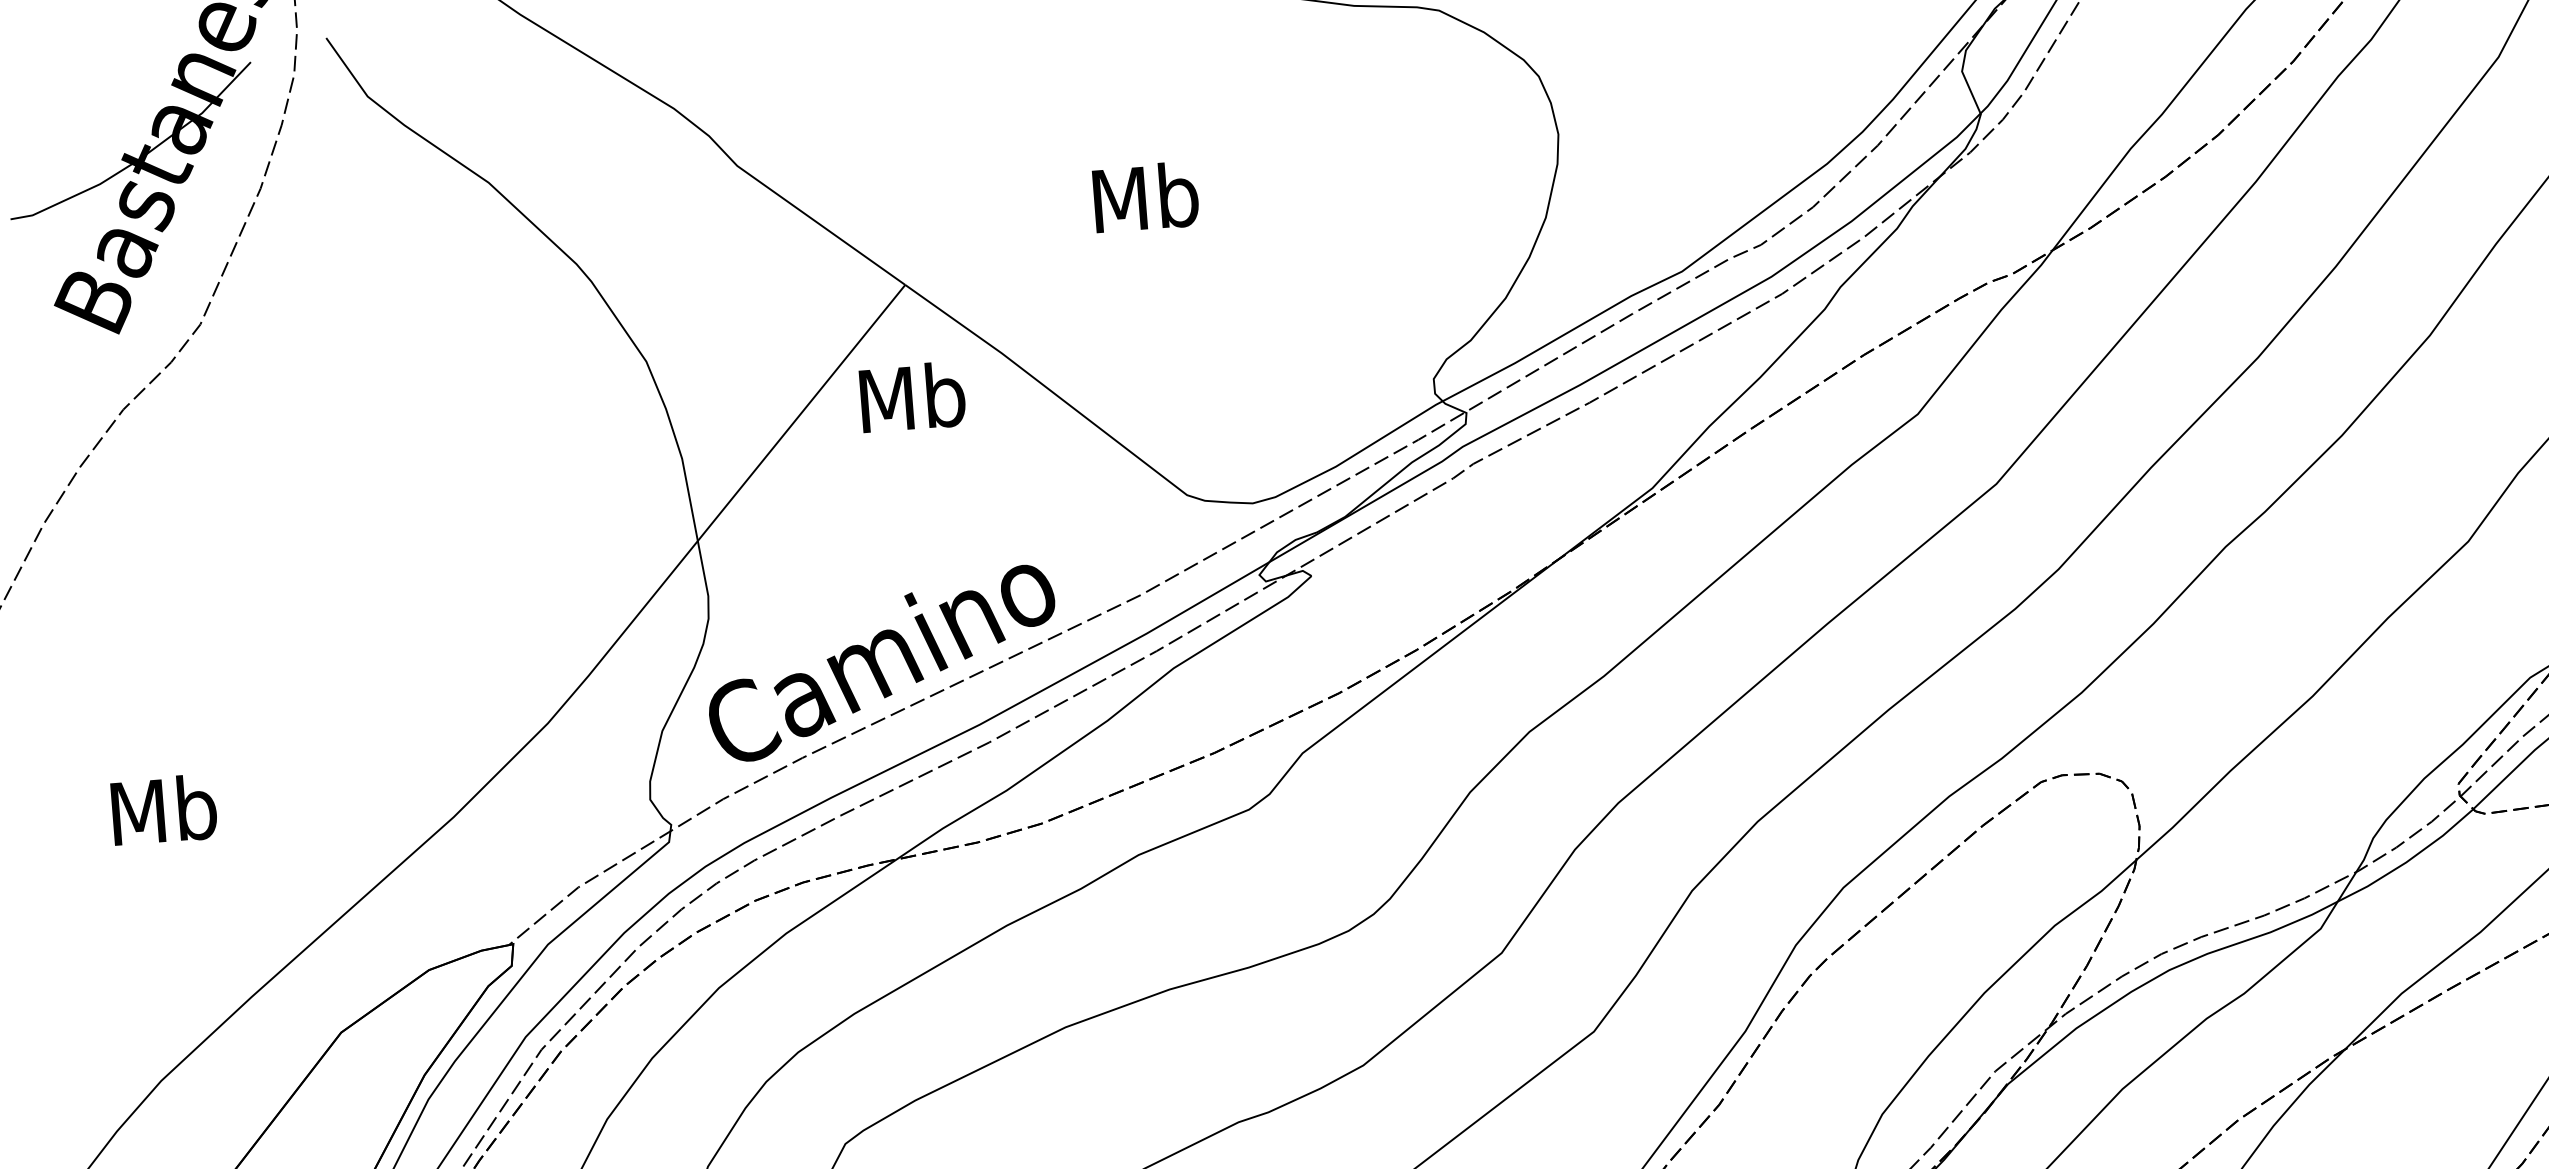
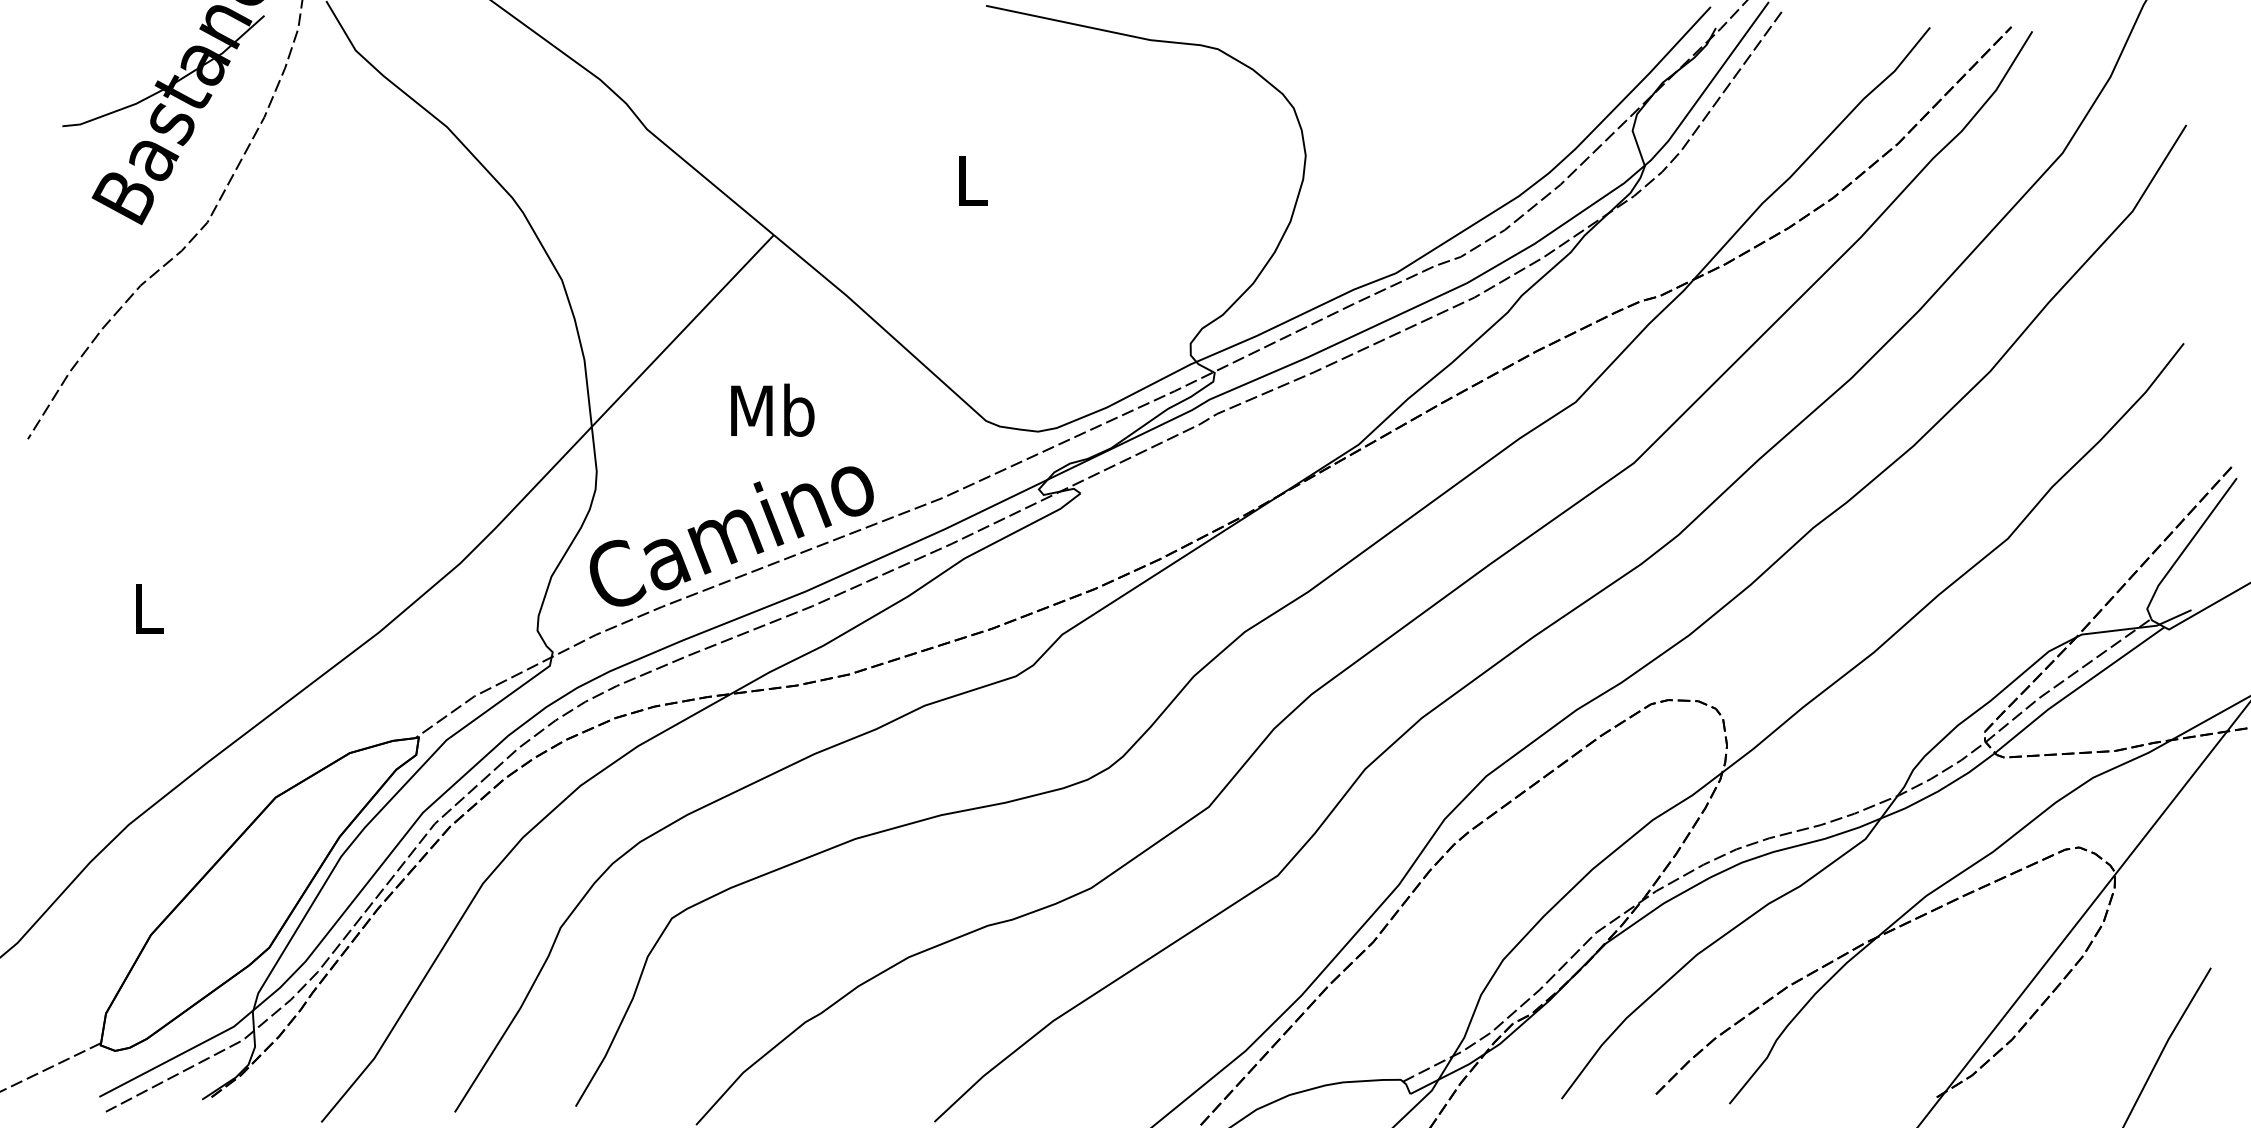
text: (1145, 196) -> (971, 179), Mb -> L
text: (912, 396) -> (772, 409), moved
text: (163, 808) -> (147, 607), Mb -> L

